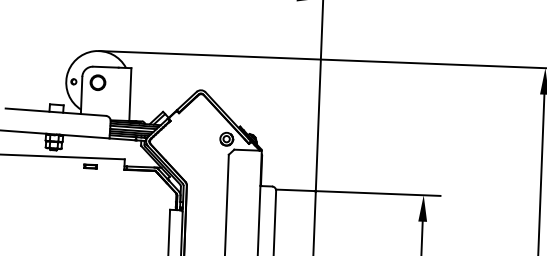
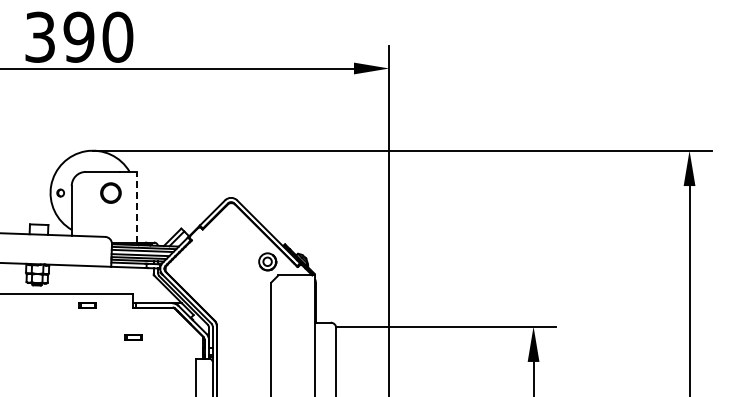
circle: (97, 82) -> (110, 192), moved
line: (130, 94) -> (136, 206), solid -> dashed
part: (124, 191) -> (133, 337), added

